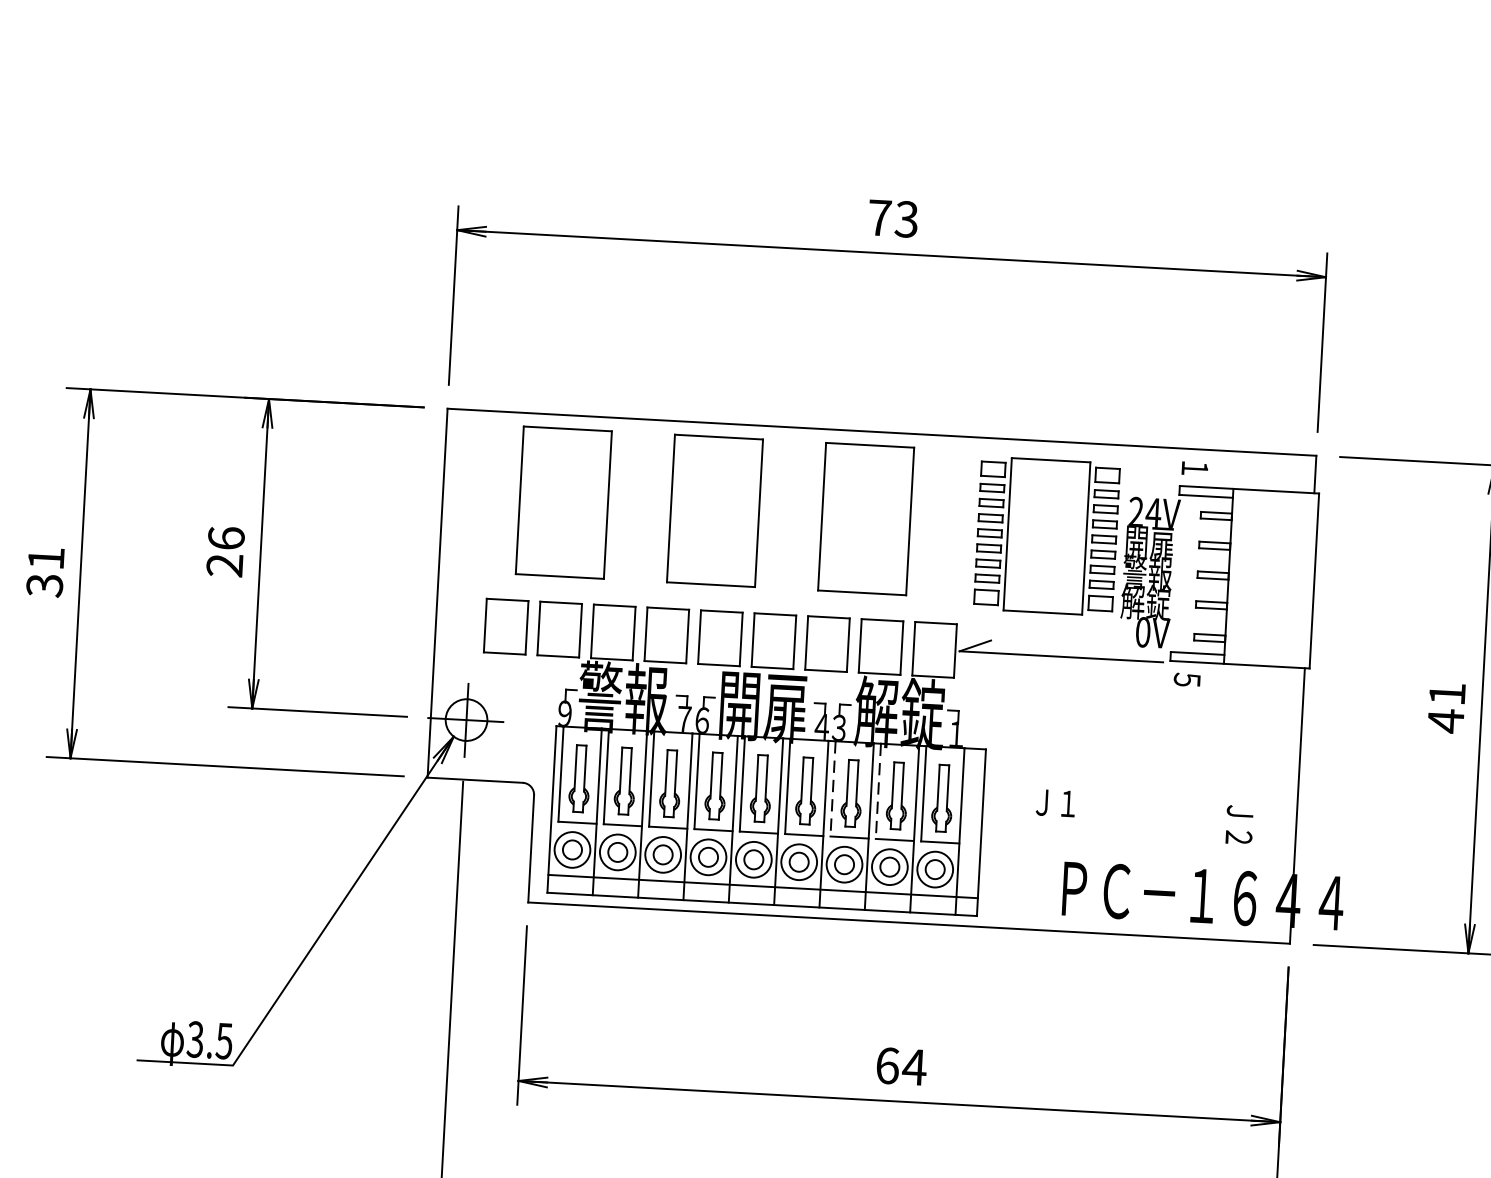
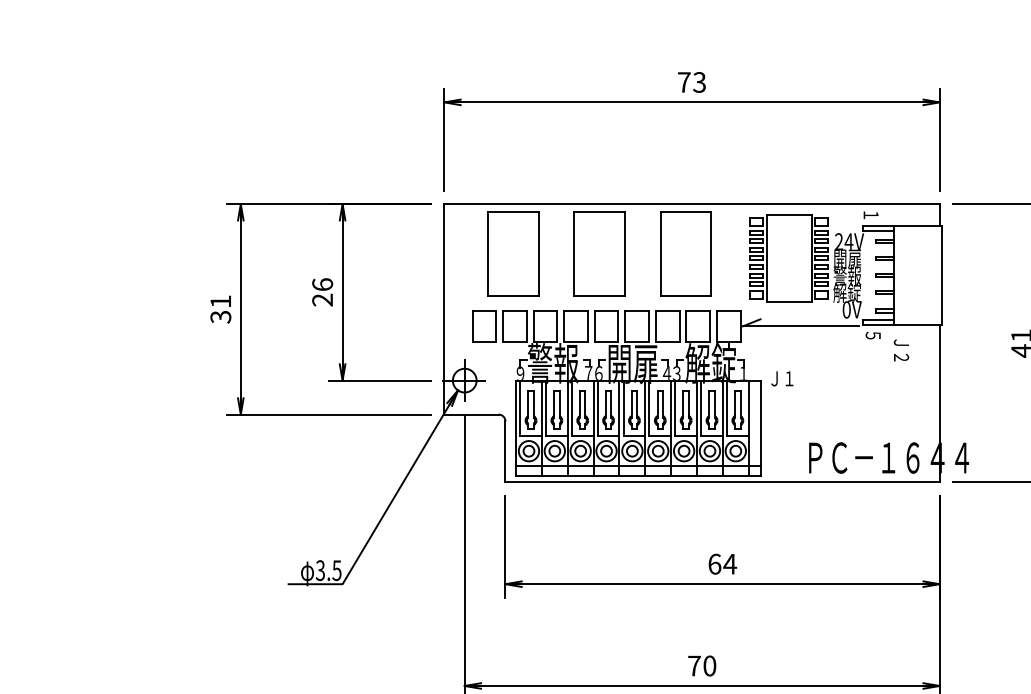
line: (833, 788) -> (675, 408), dashed -> solid
line: (879, 791) -> (701, 408), dashed -> solid
text: (1056, 802) -> (782, 378), moved
text: (1239, 825) -> (901, 350), moved

